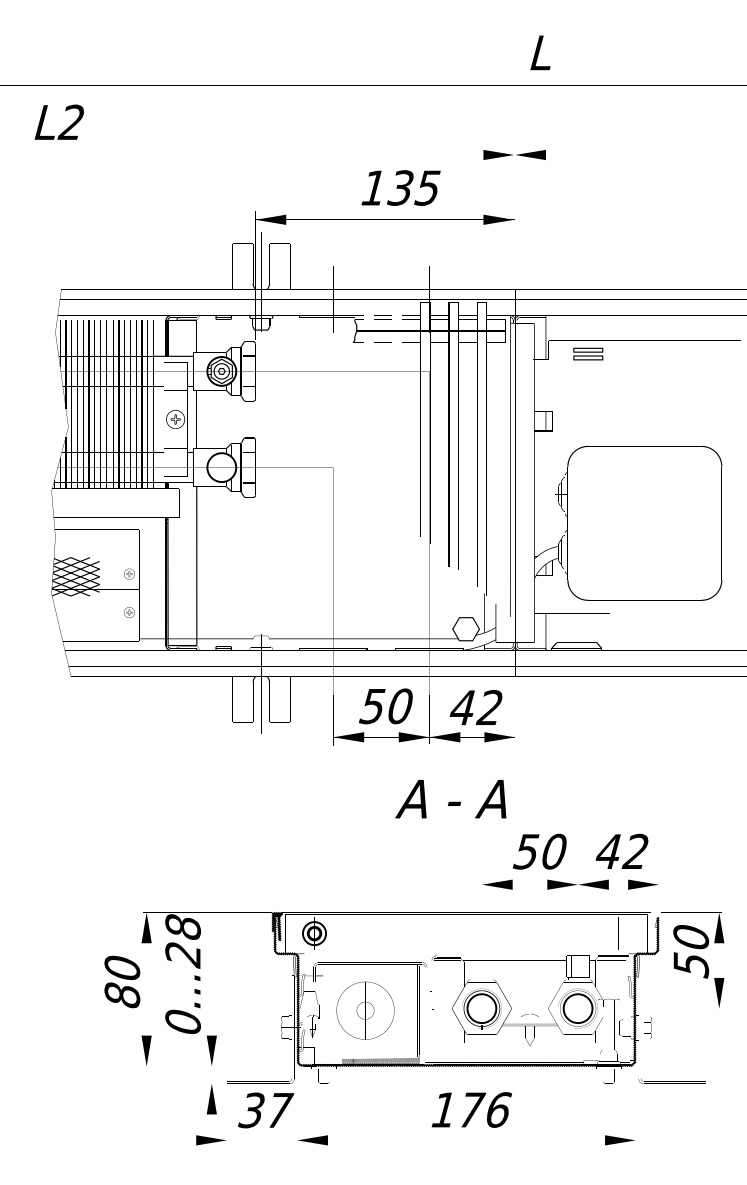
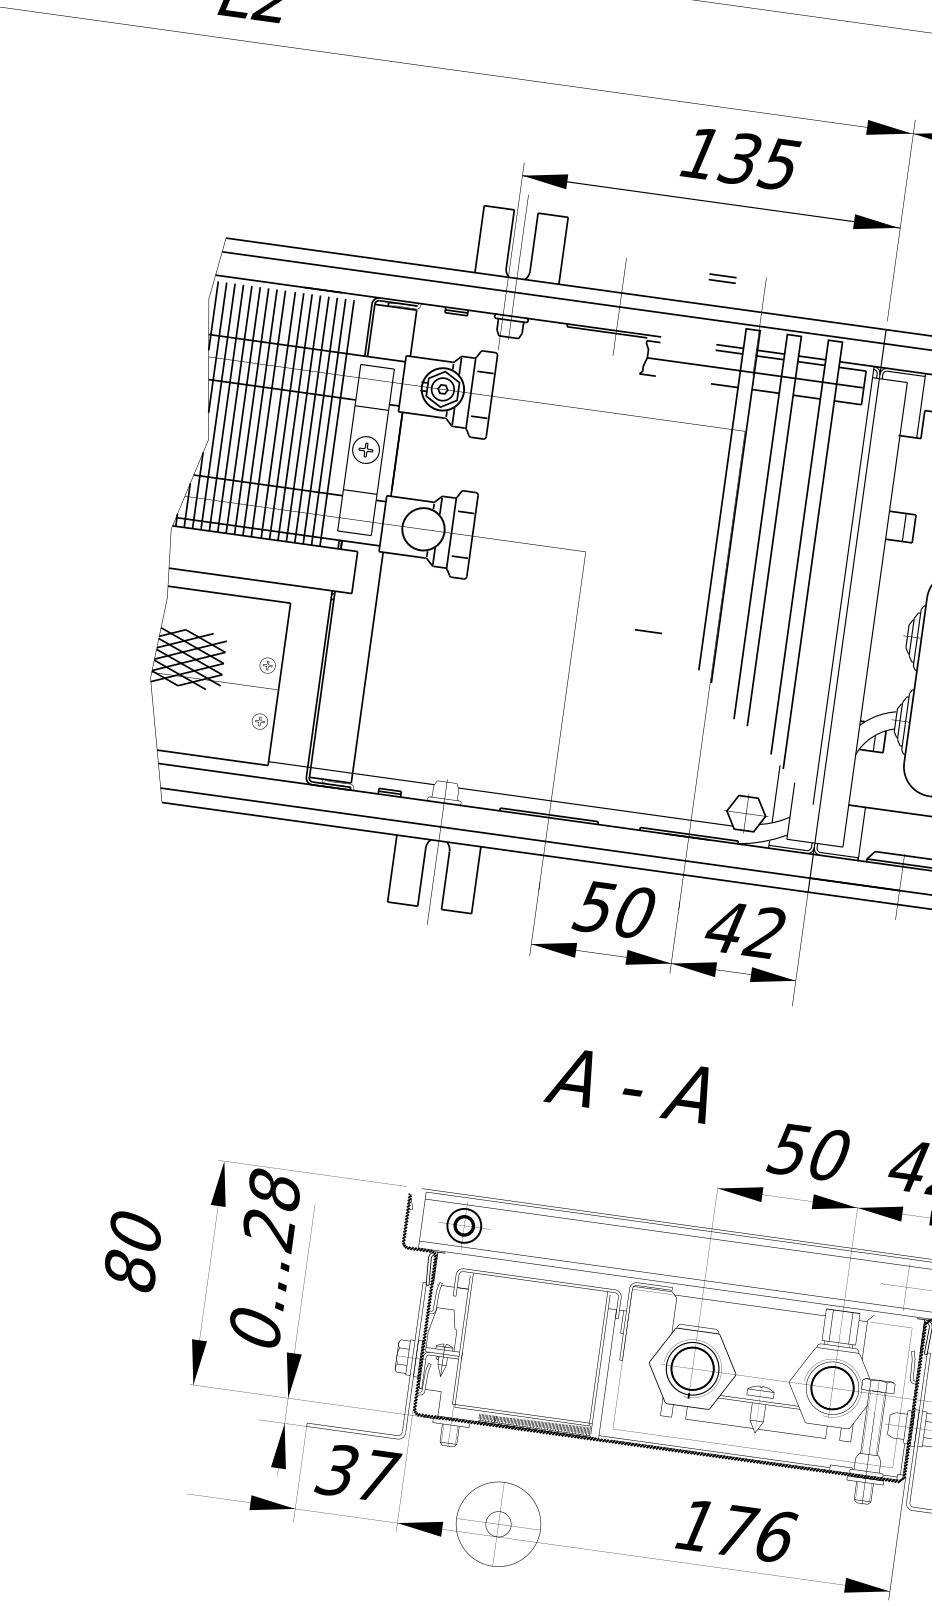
part: (382, 317) -> (721, 278), moved
line: (382, 342) -> (647, 631), moved
text: (450, 799) -> (627, 1085), moved
hatch: (277, 926) -> (411, 1208), removed
line: (613, 955) -> (894, 1318), removed
text: (122, 981) -> (133, 1250), moved
part: (365, 1010) -> (498, 1523), moved
text: (471, 1109) -> (736, 1530), moved

